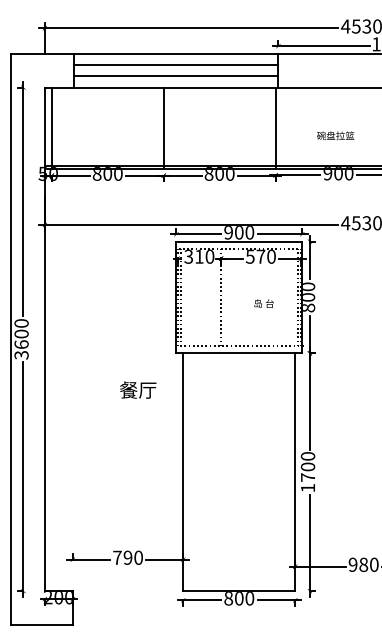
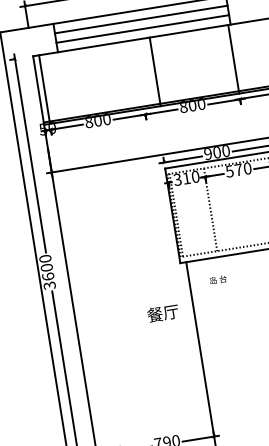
line: (163, 127) -> (154, 71), moved
text: (263, 303) -> (217, 279), moved
text: (138, 389) -> (163, 312), moved

